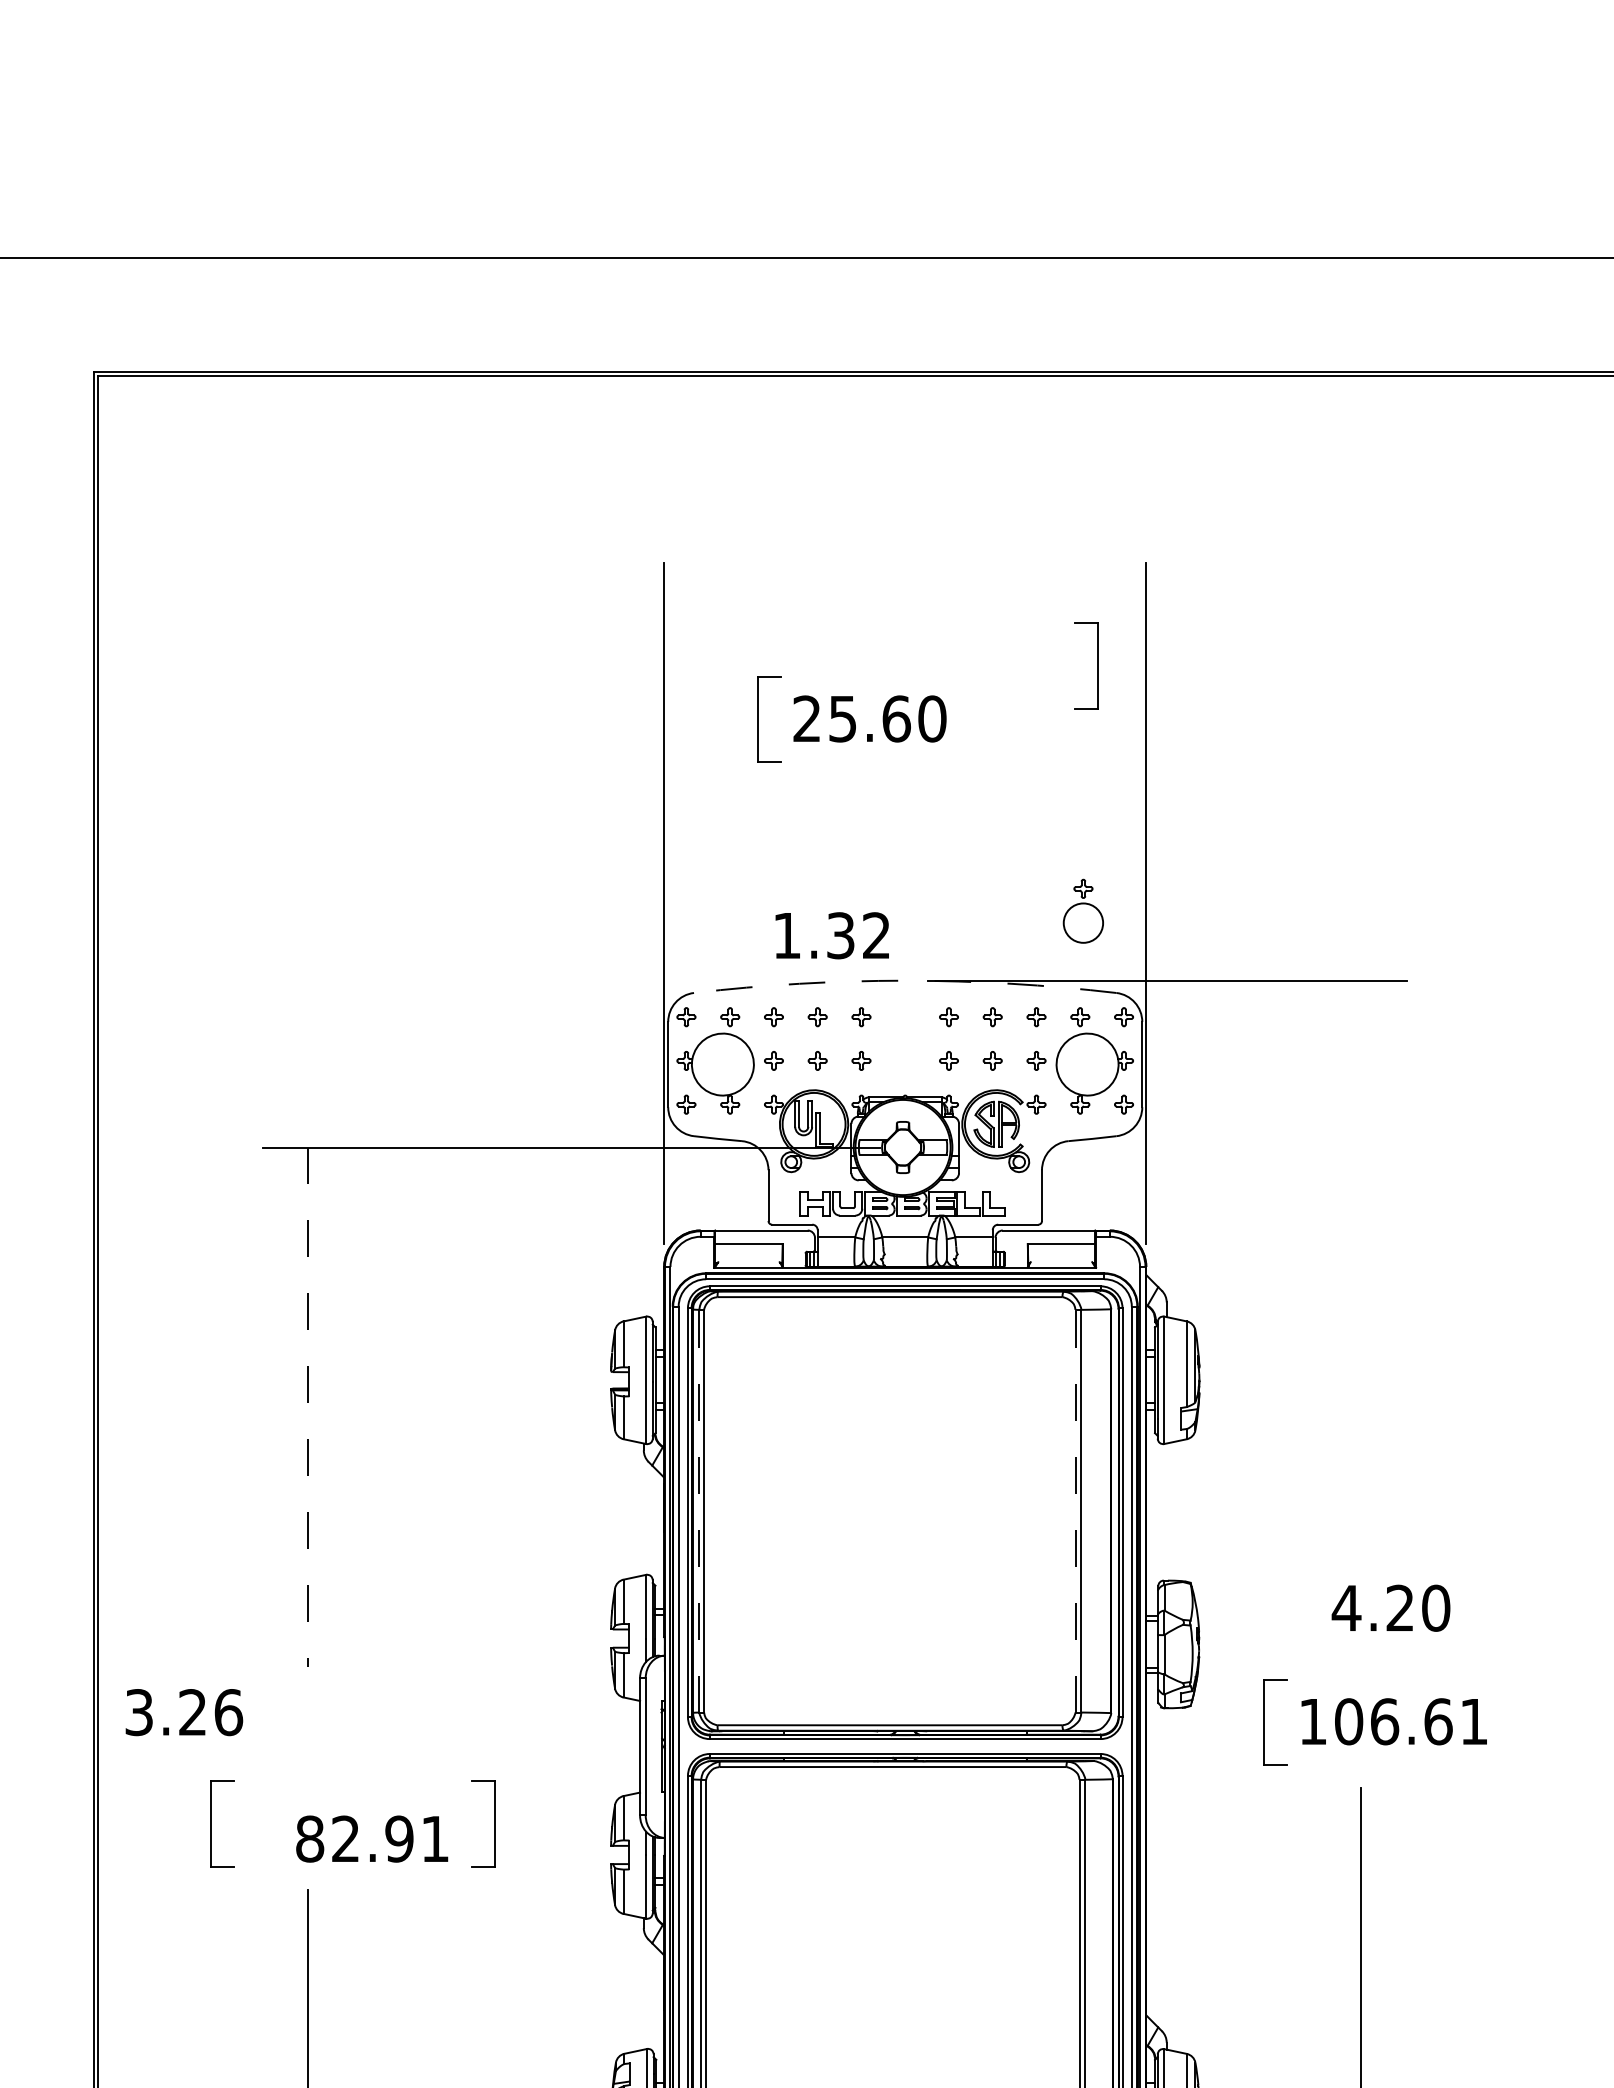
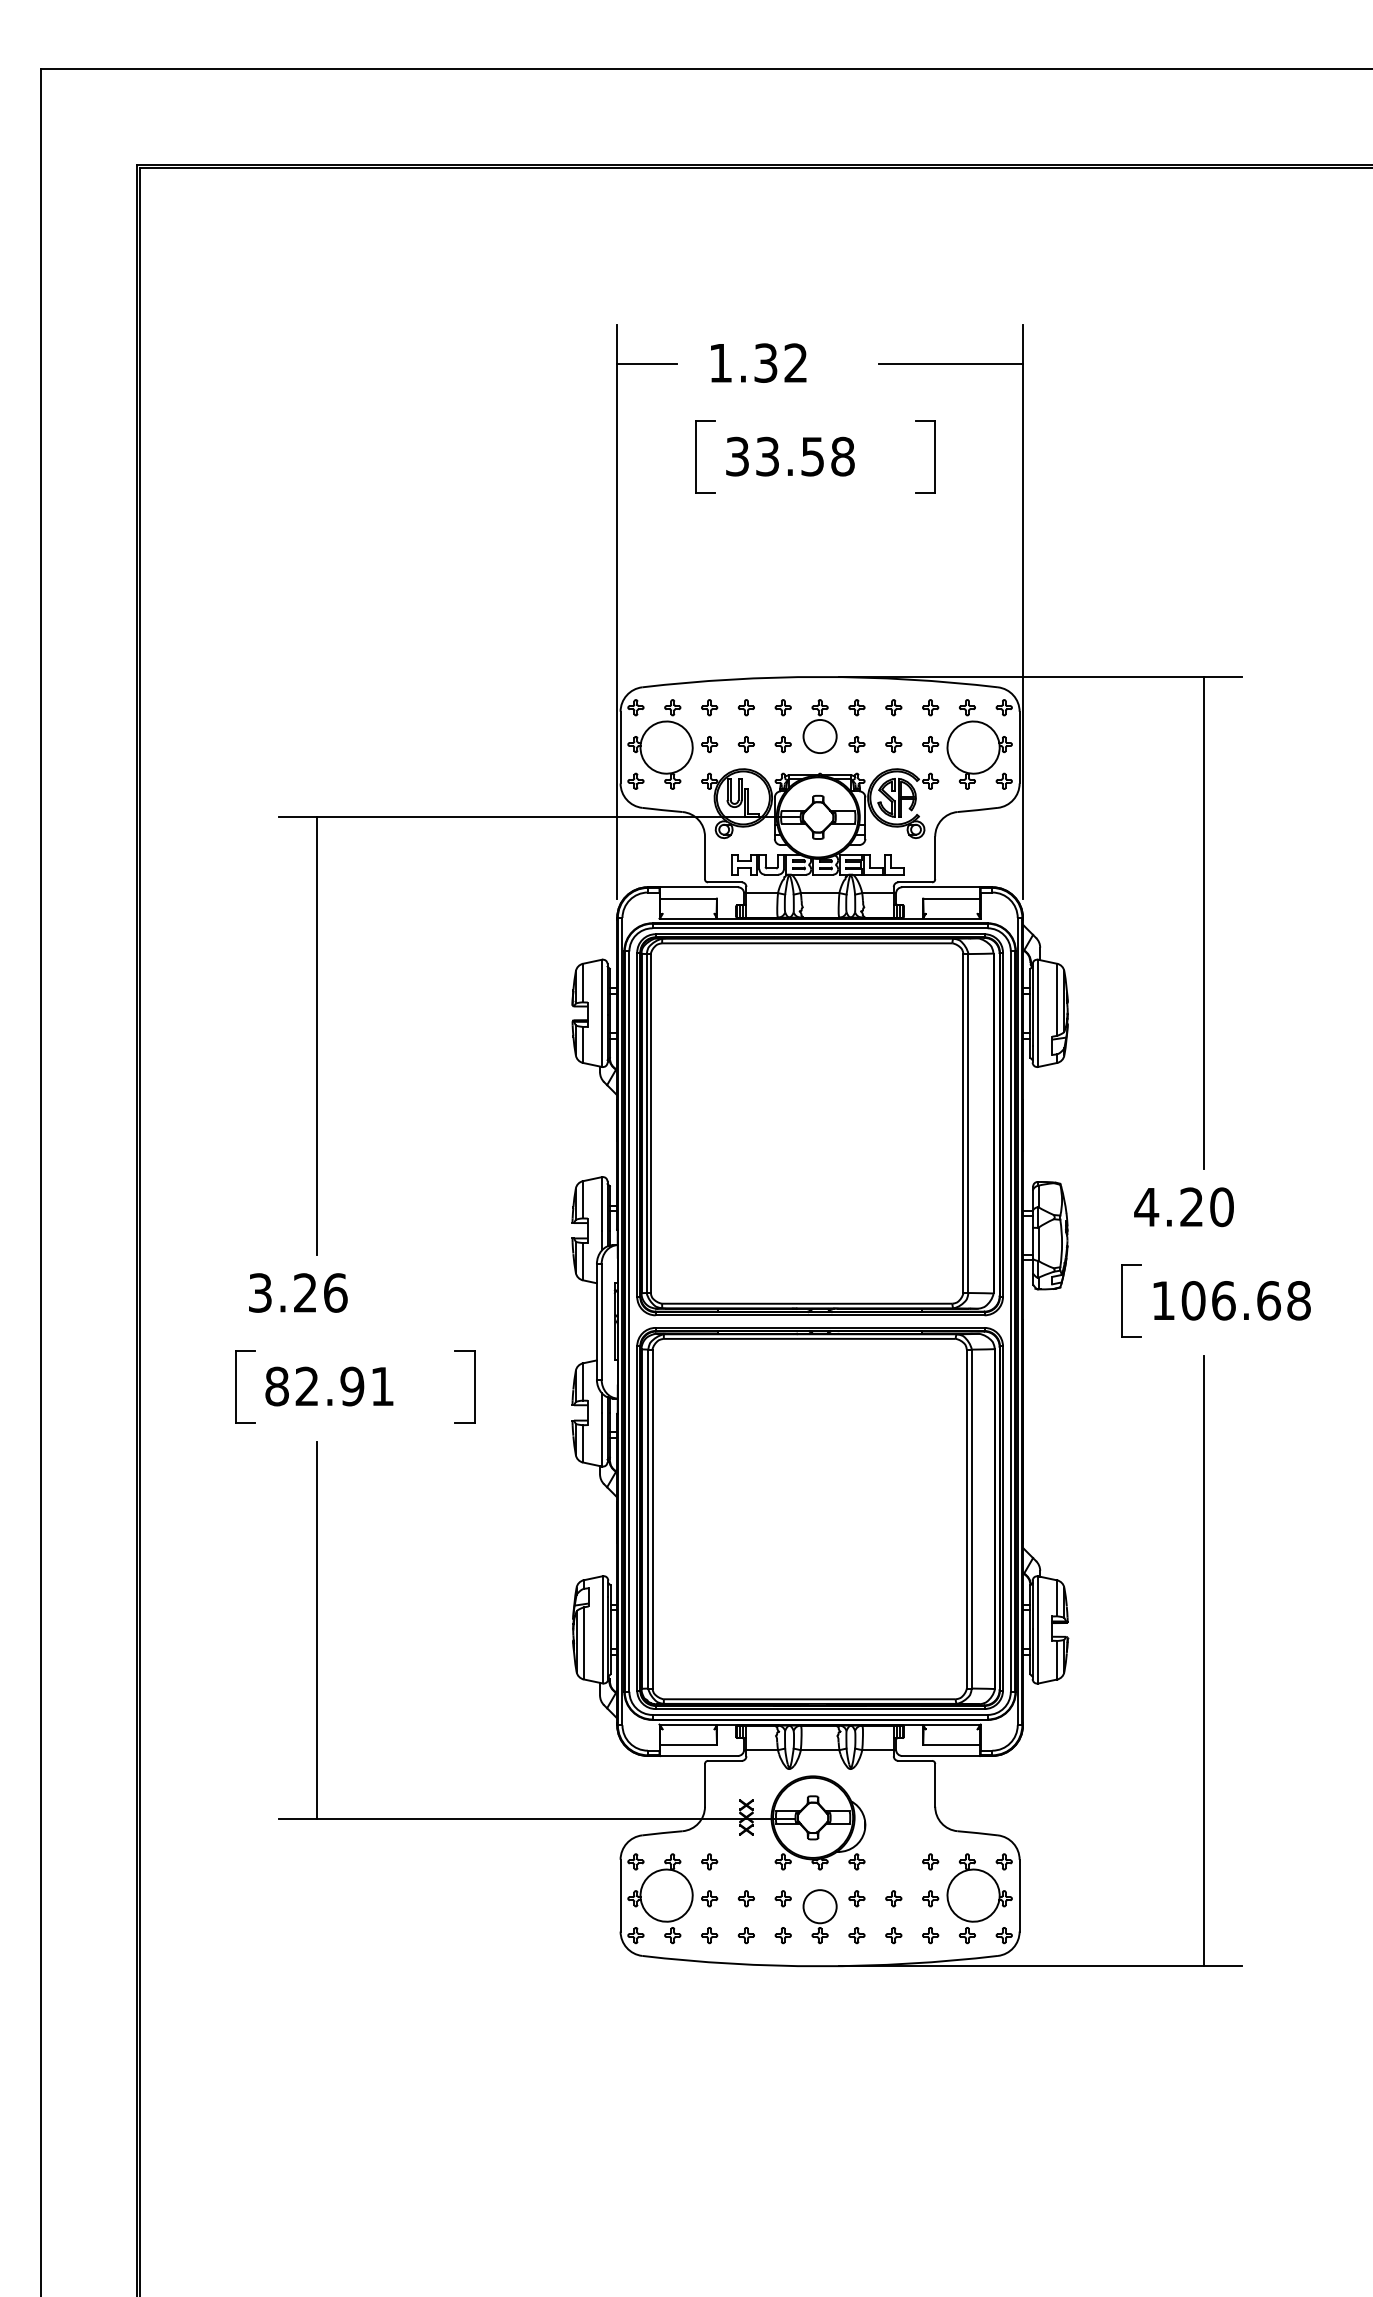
line: (700, 608) -> (647, 363), added
line: (1060, 608) -> (950, 363), added
part: (1096, 665) -> (934, 456), moved
text: (870, 718) -> (790, 456), 25.60 -> 33.58
part: (1082, 911) -> (819, 726), moved
text: (832, 934) -> (758, 362), moved
arc: (905, 981) -> (820, 677), dashed -> solid
line: (1360, 1273) -> (1203, 923), added
line: (308, 1407) -> (317, 1036), dashed -> solid
line: (698, 1511) -> (646, 1123), dashed -> solid
line: (1075, 1511) -> (963, 1123), dashed -> solid
text: (1390, 1608) -> (1183, 1207), moved
text: (184, 1711) -> (298, 1292), moved
text: (1473, 1721) -> (1298, 1300), 106.61 -> 106.68
text: (372, 1839) -> (329, 1386), moved

